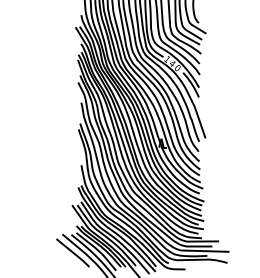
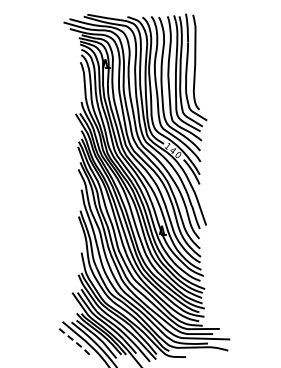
line: (73, 252) -> (73, 340), solid -> dashed

